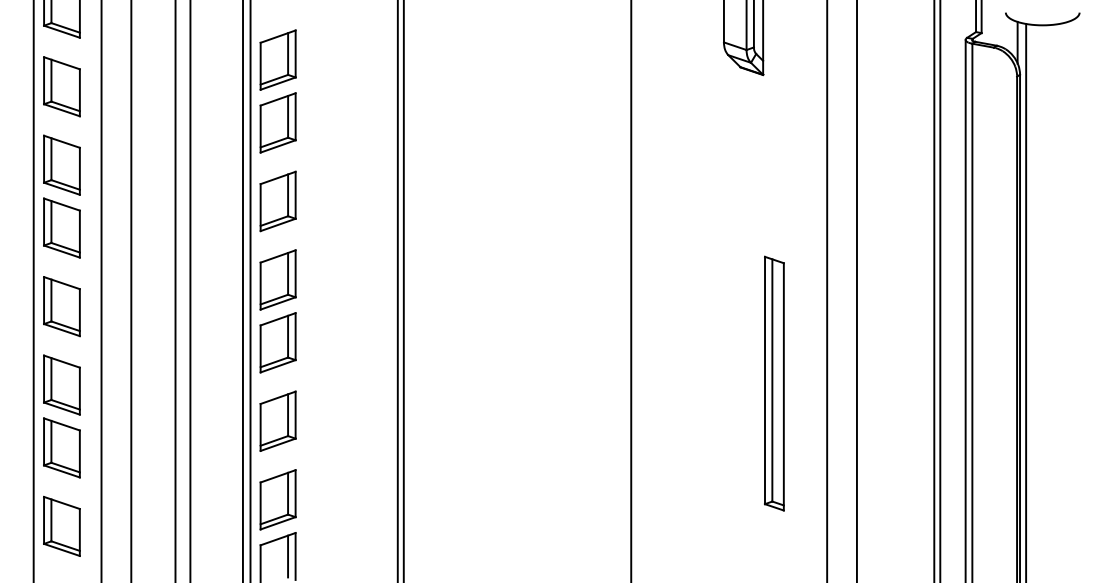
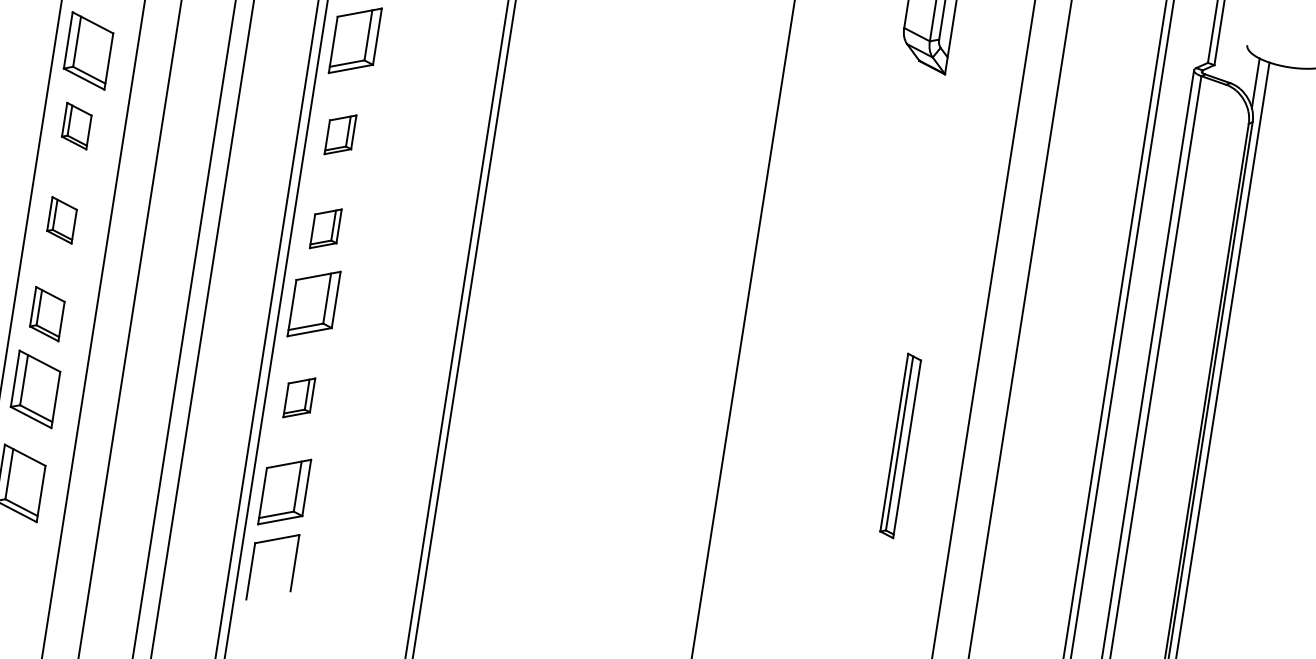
part: (277, 201) -> (339, 134), size x0.6
part: (61, 227) -> (76, 125), size x0.6
part: (277, 279) -> (325, 228), size x0.6
part: (61, 306) -> (61, 219), size x0.6
part: (774, 383) -> (900, 445), size x0.6
part: (61, 384) -> (46, 313), size x0.7
part: (277, 420) -> (298, 396), size x0.6
line: (288, 556) -> (286, 561), removed

